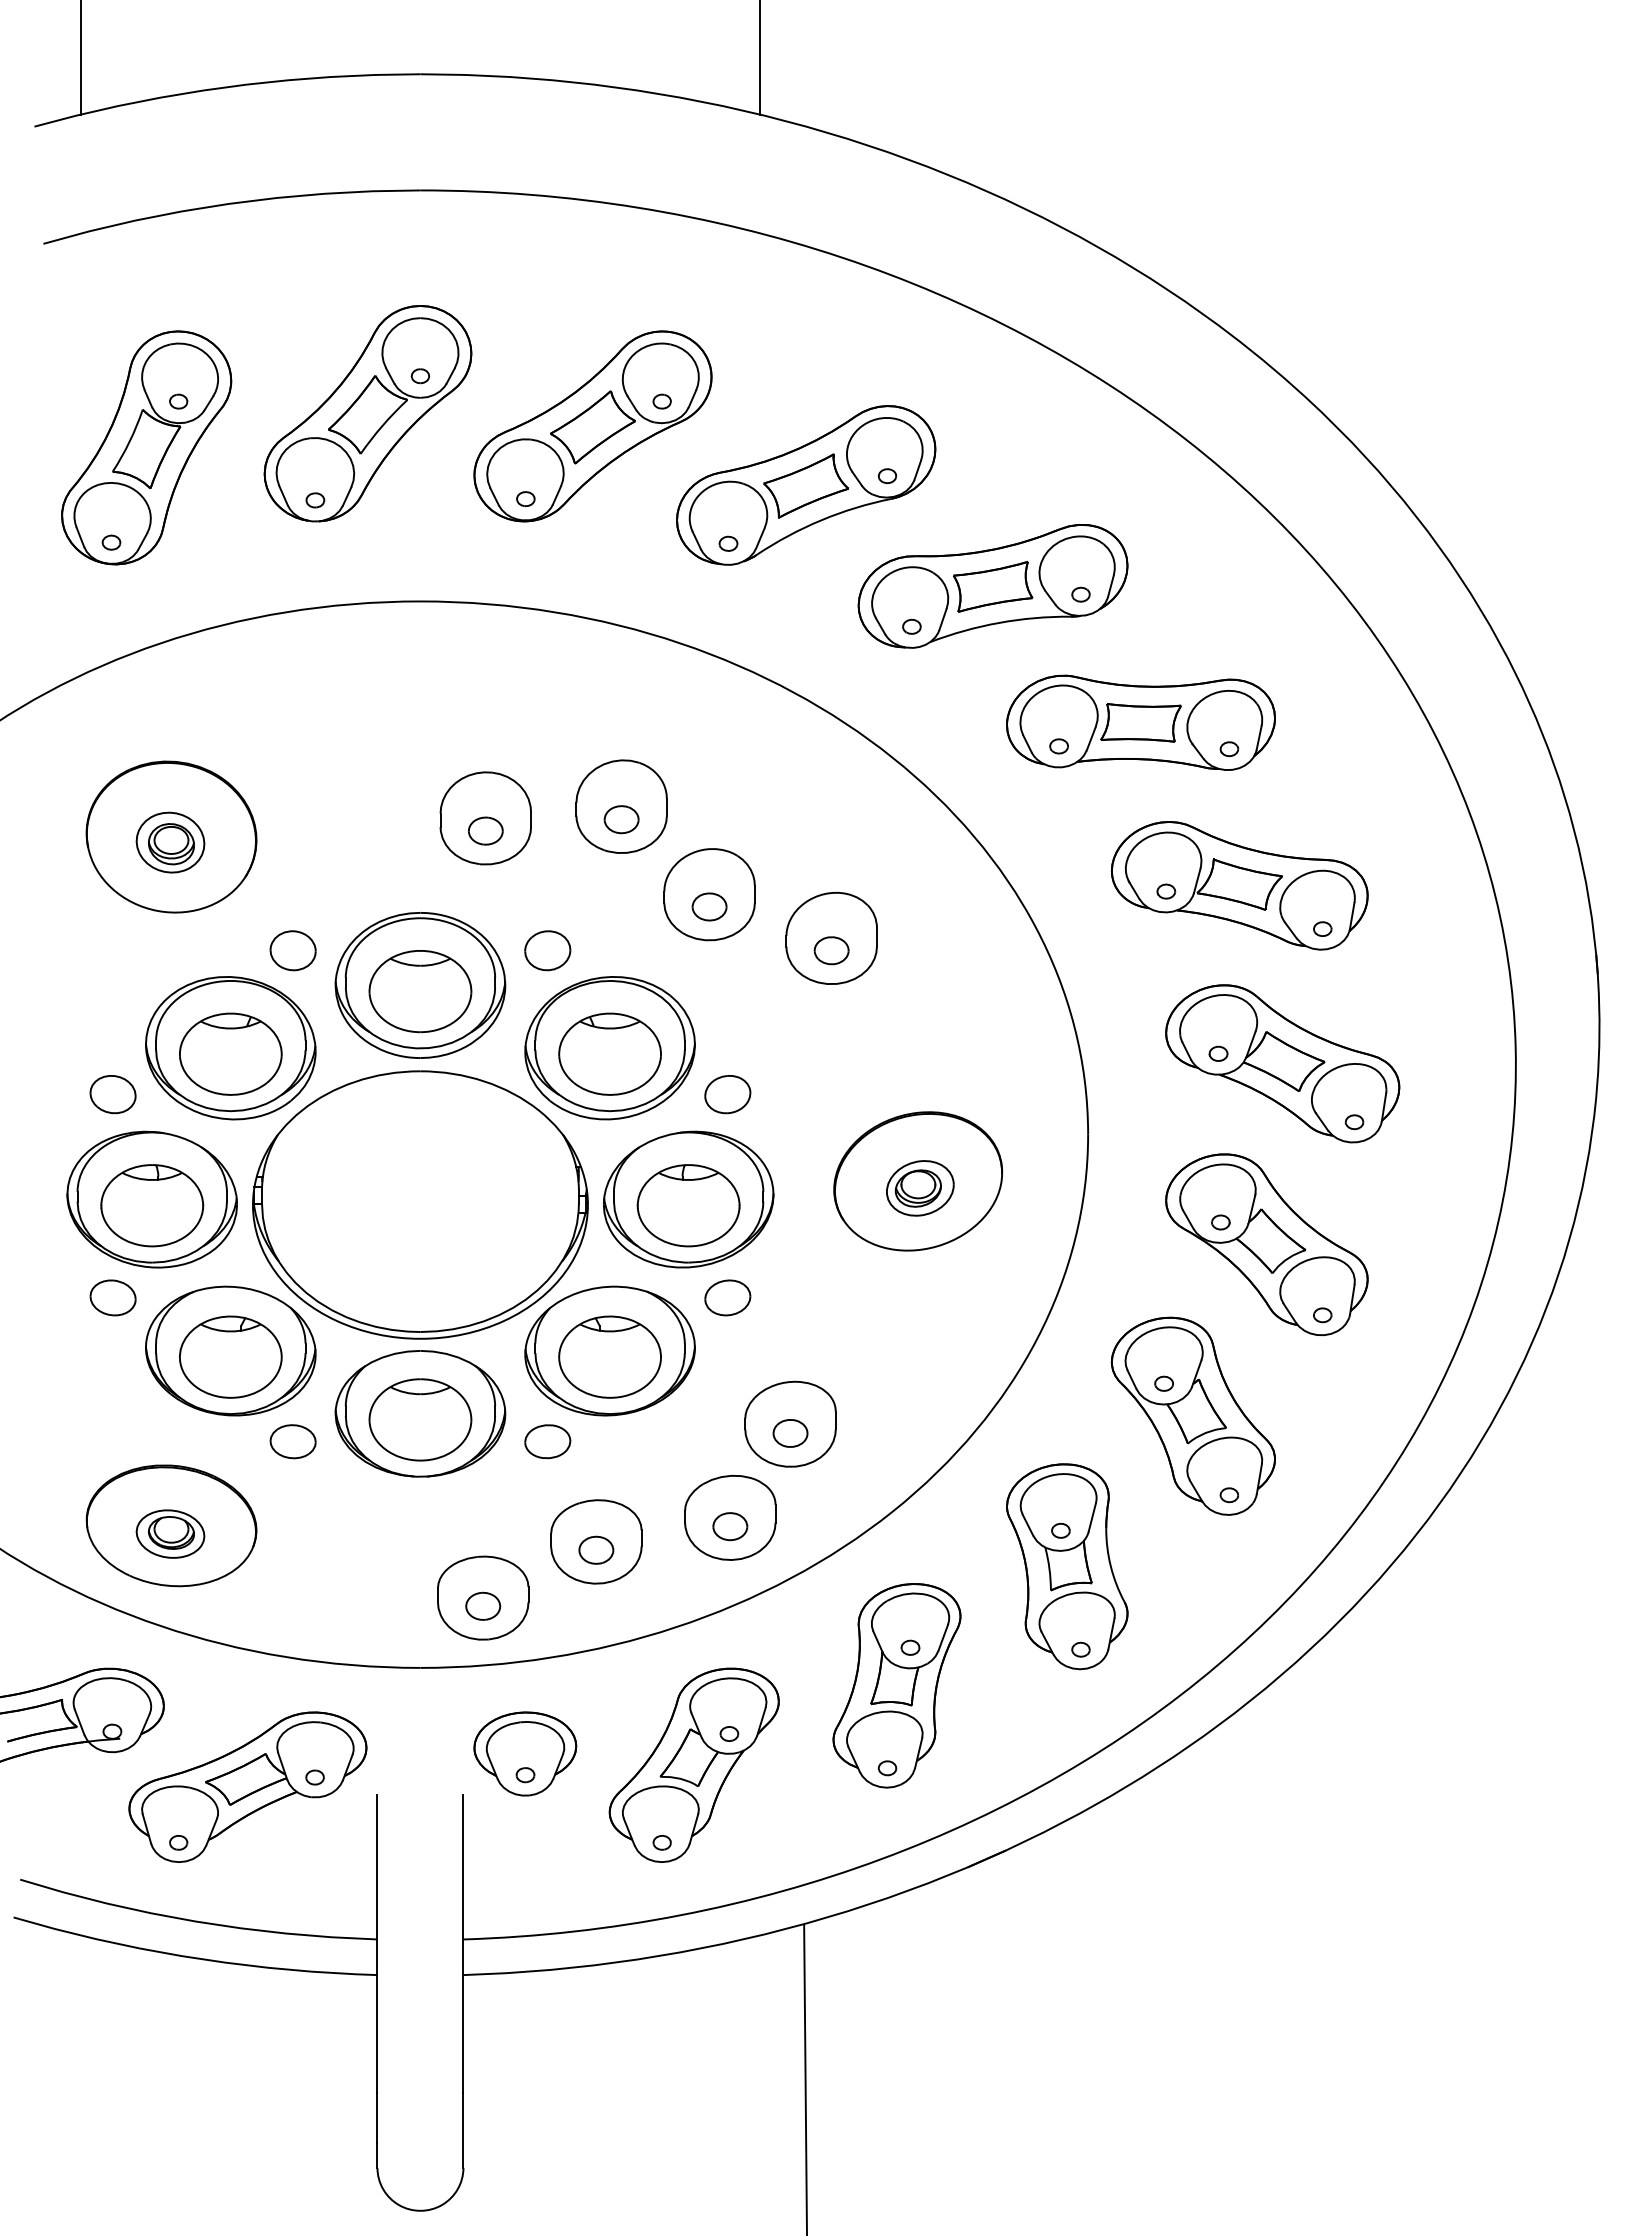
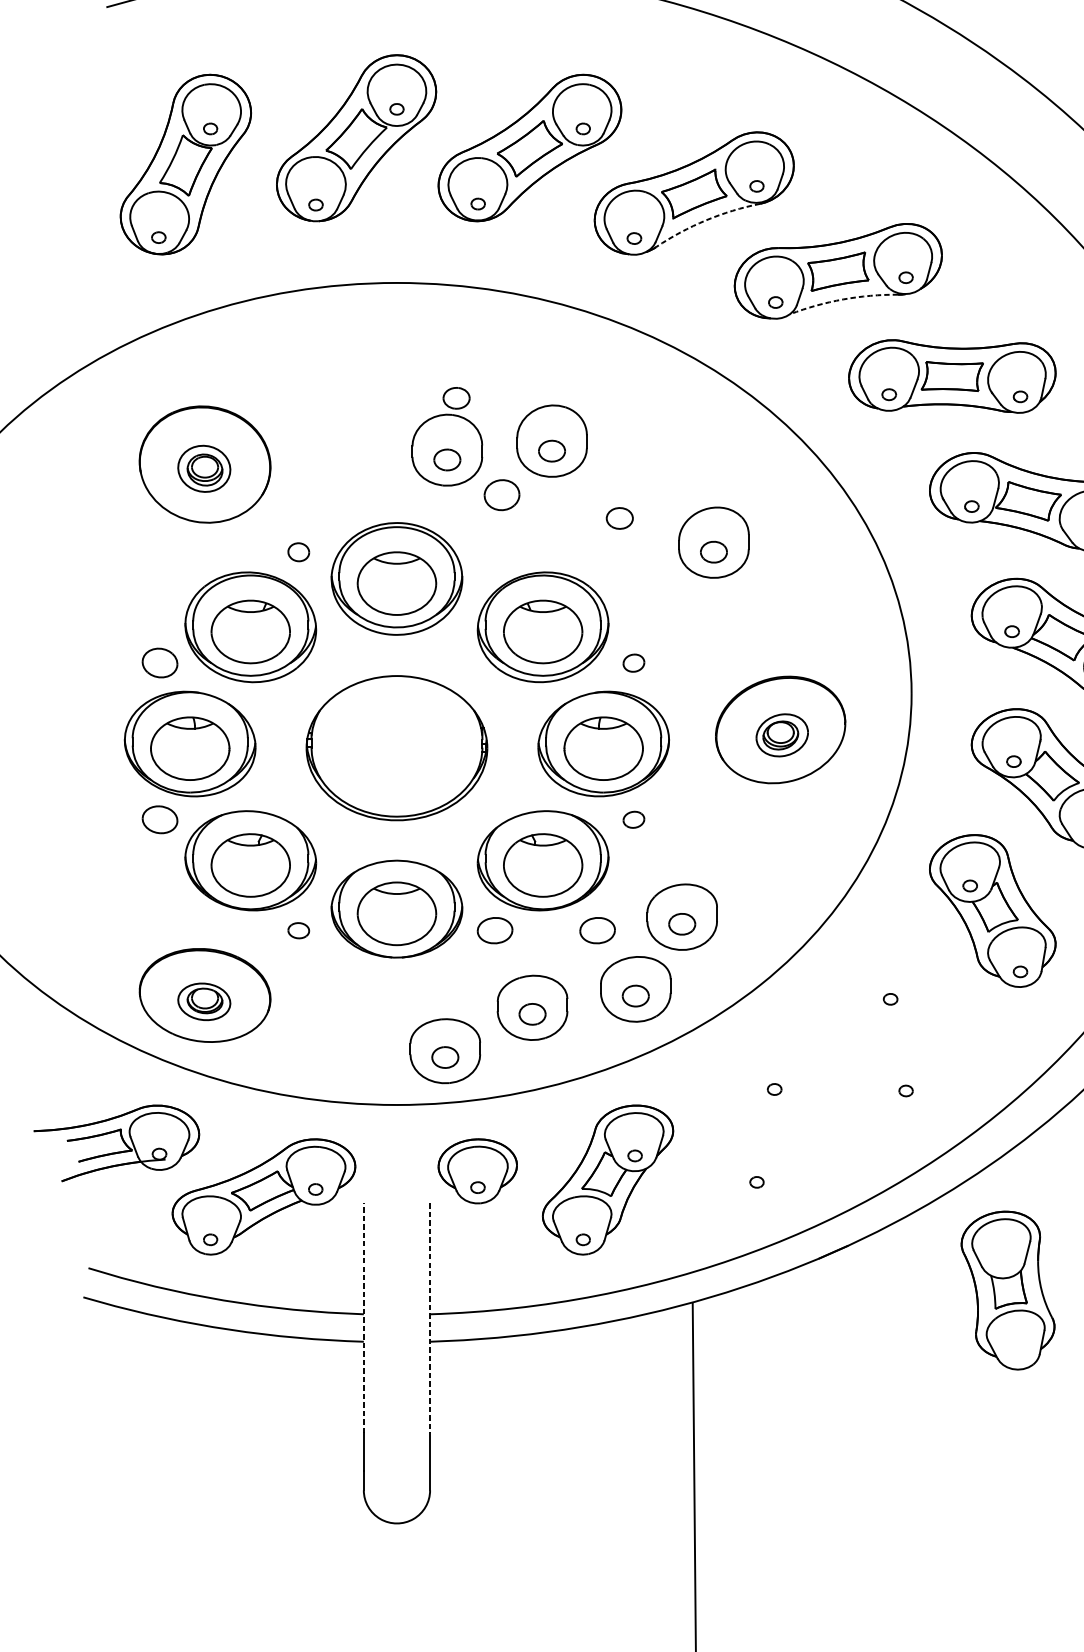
arc: (821, 520) -> (706, 220), solid -> dashed
arc: (999, 622) -> (843, 299), solid -> dashed
part: (497, 750) -> (456, 397), added
part: (709, 894) -> (619, 508), removed
part: (292, 950) -> (298, 552), size x0.6
part: (547, 950) -> (501, 494), moved
part: (727, 1094) -> (633, 663), size x0.6
part: (420, 1204) -> (397, 747), size x0.7
part: (727, 1297) -> (633, 819), size x0.6
part: (292, 1441) -> (298, 930), size x0.6
part: (680, 1441) -> (597, 930), added
part: (1067, 1566) -> (1008, 1290), moved
part: (896, 1685) -> (763, 1118), removed
line: (377, 1943) -> (363, 1317), solid -> dashed
line: (463, 1944) -> (430, 1318), solid -> dashed

